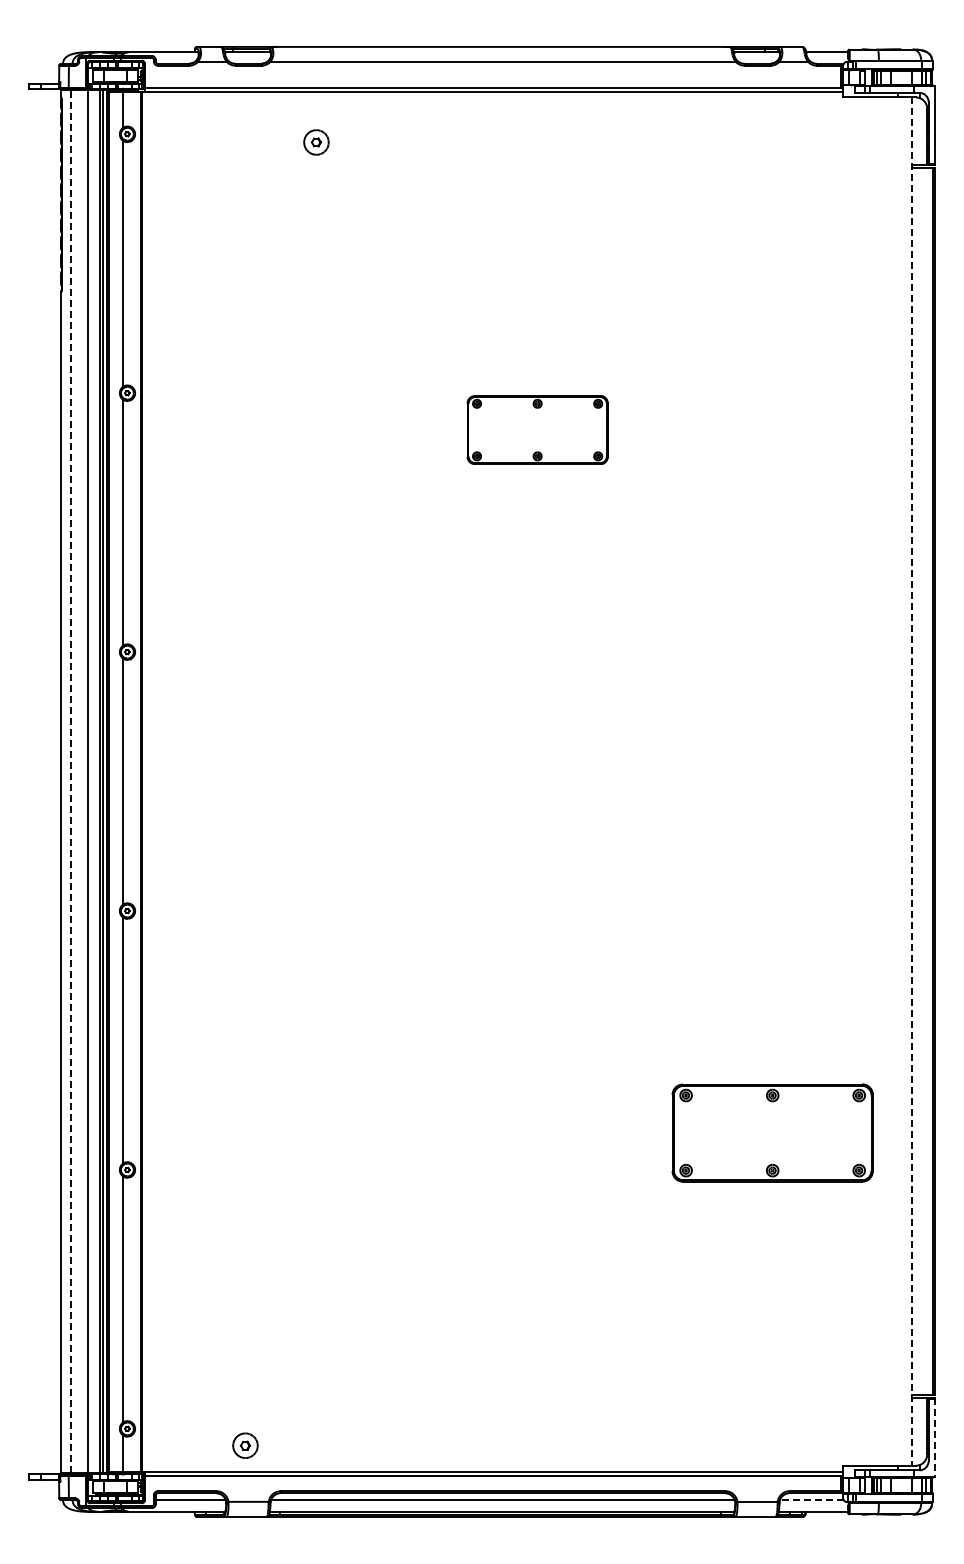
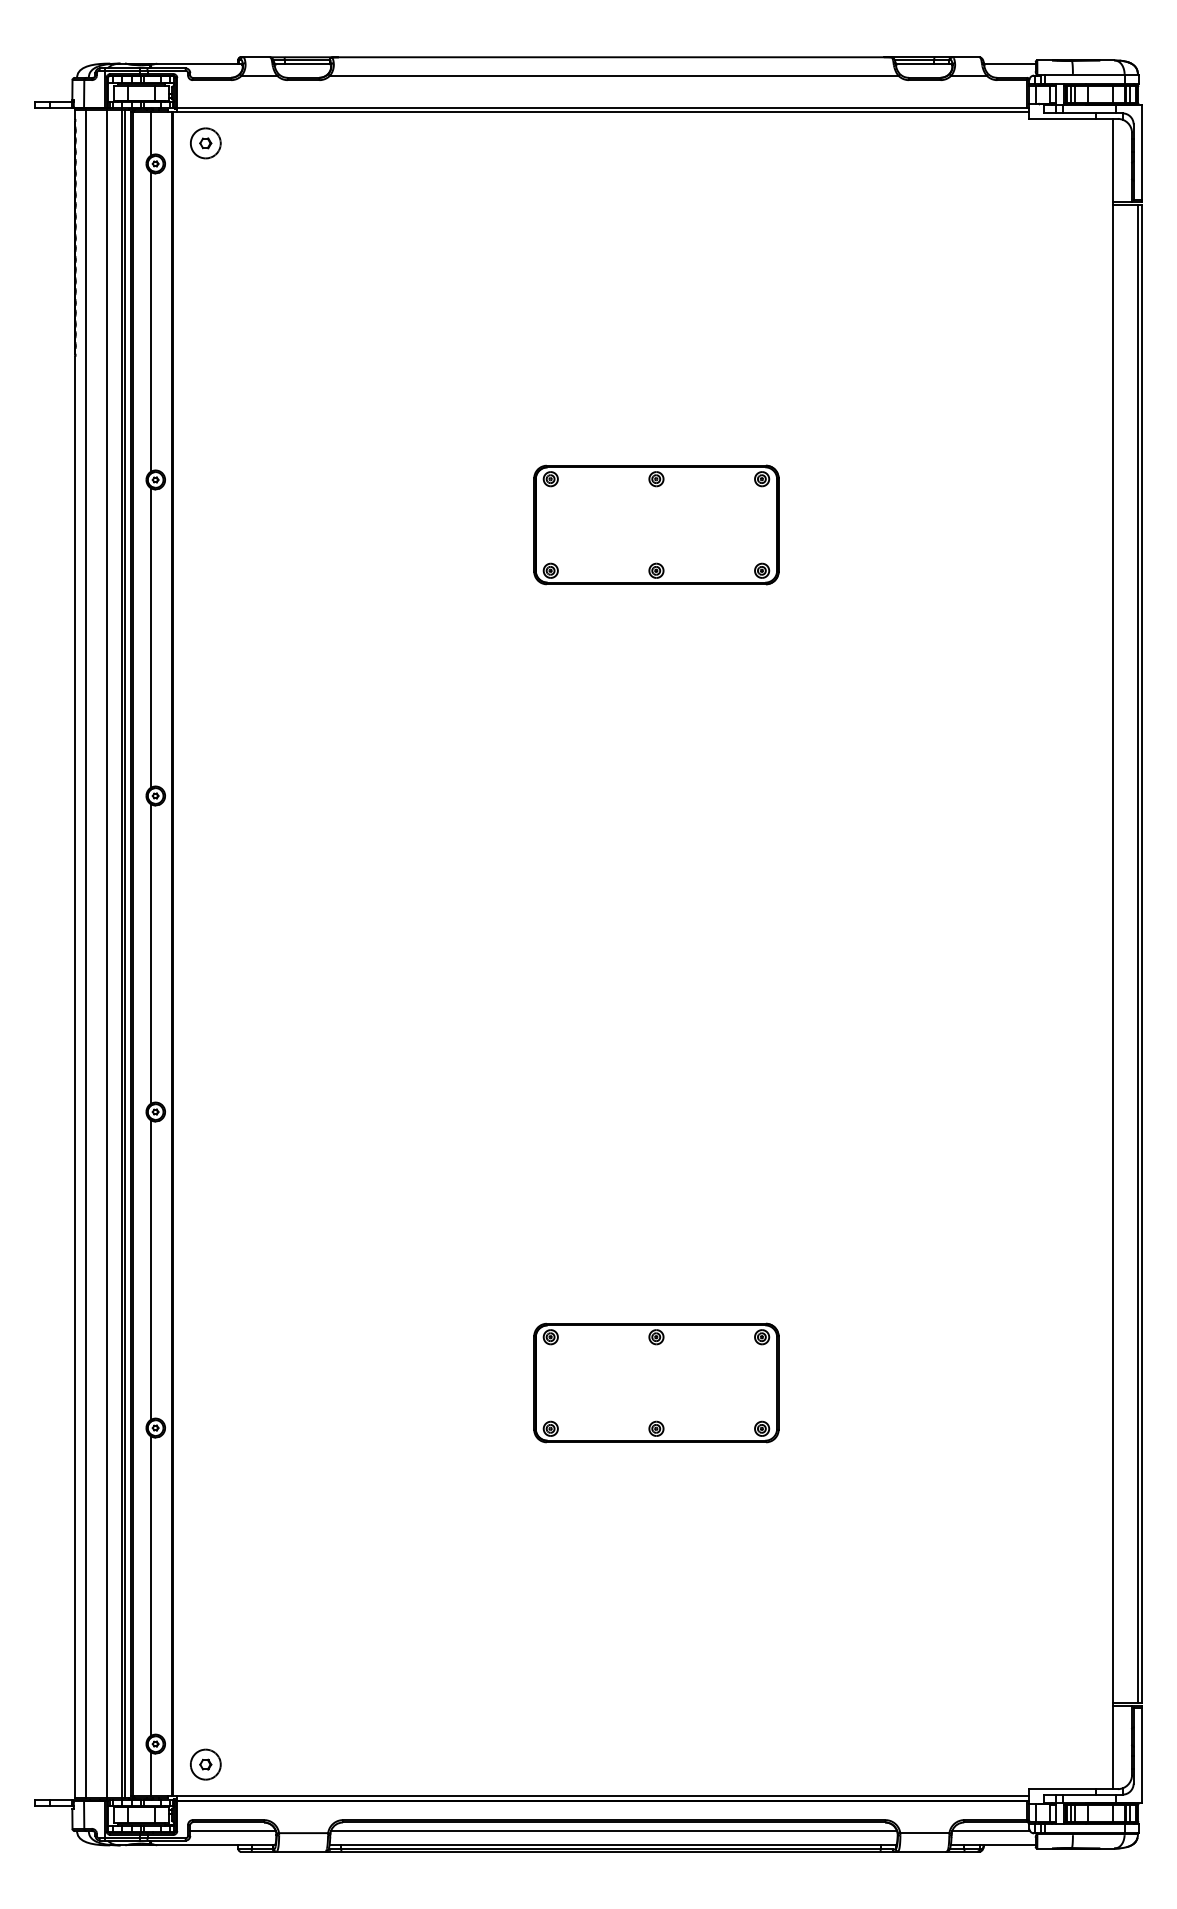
part: (316, 142) -> (205, 143), moved
part: (537, 429) -> (656, 524), size x1.43
line: (70, 781) -> (86, 953), dashed -> solid
line: (911, 782) -> (1112, 955), dashed -> solid
part: (772, 1132) -> (656, 1382), moved
line: (935, 1437) -> (1142, 1754), dashed -> solid
part: (245, 1445) -> (205, 1764), moved
line: (811, 1500) -> (990, 1831), dashed -> solid

